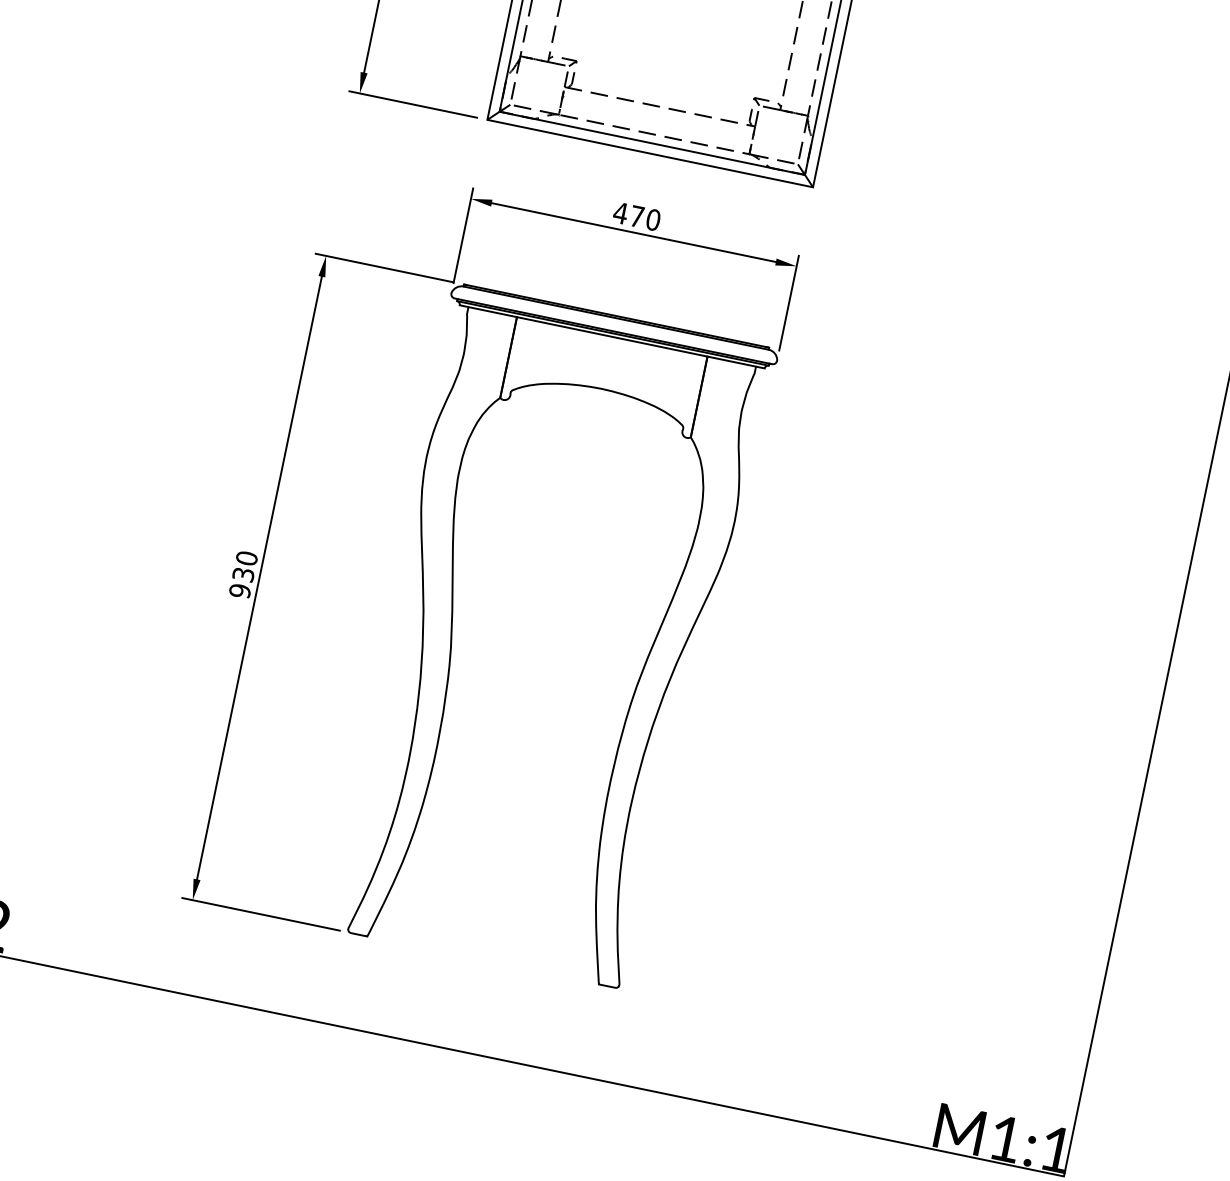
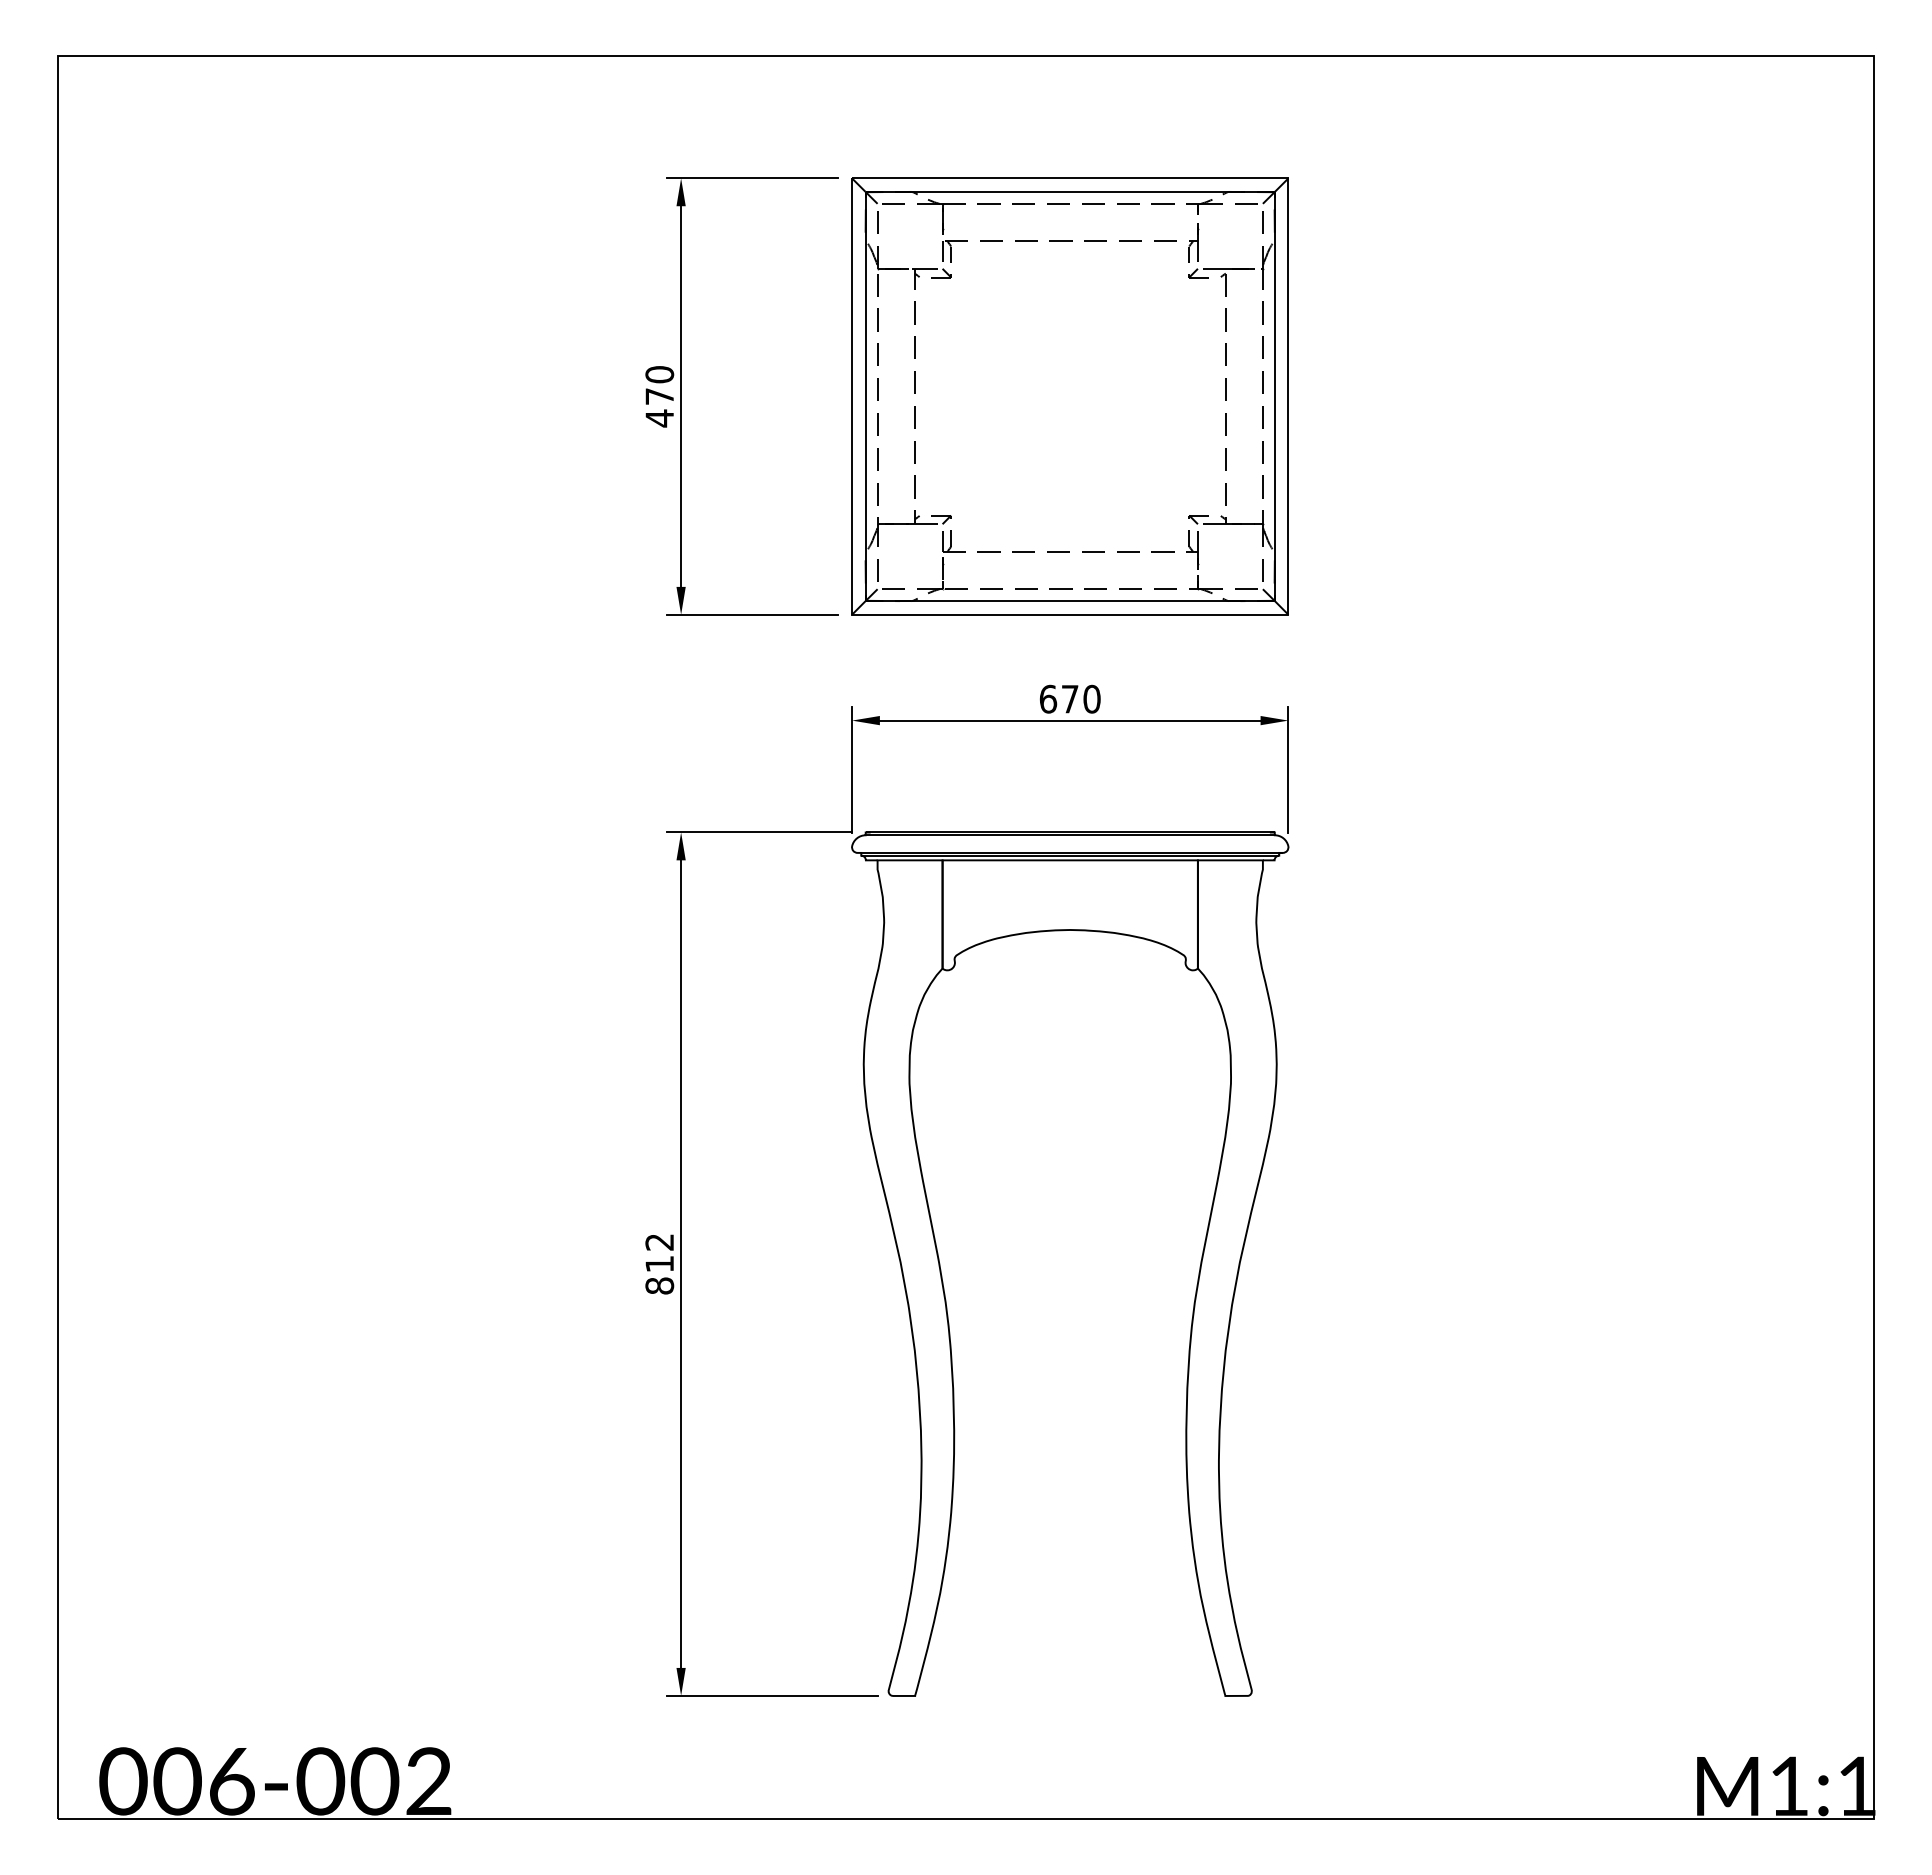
text: (621, 212) -> (1048, 698), 470 -> 670
text: (243, 574) -> (659, 1263), 930 -> 812

